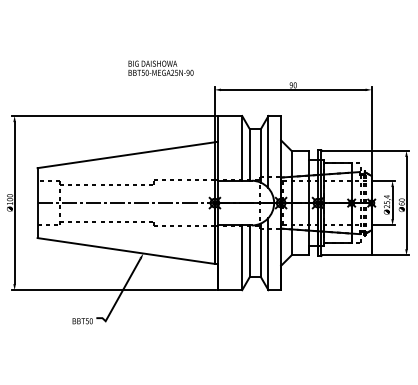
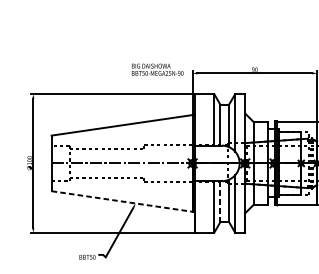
text: (160, 67) -> (157, 69), moved
line: (126, 251) -> (122, 201), solid -> dashed
line: (249, 251) -> (220, 201), solid -> dashed

